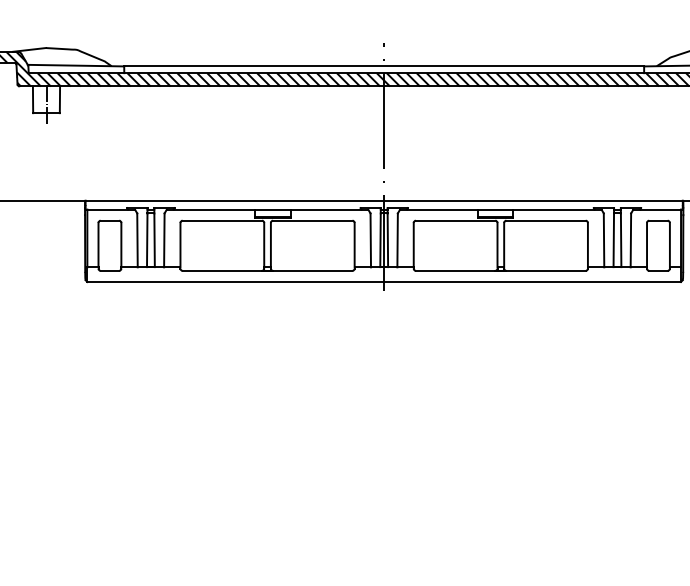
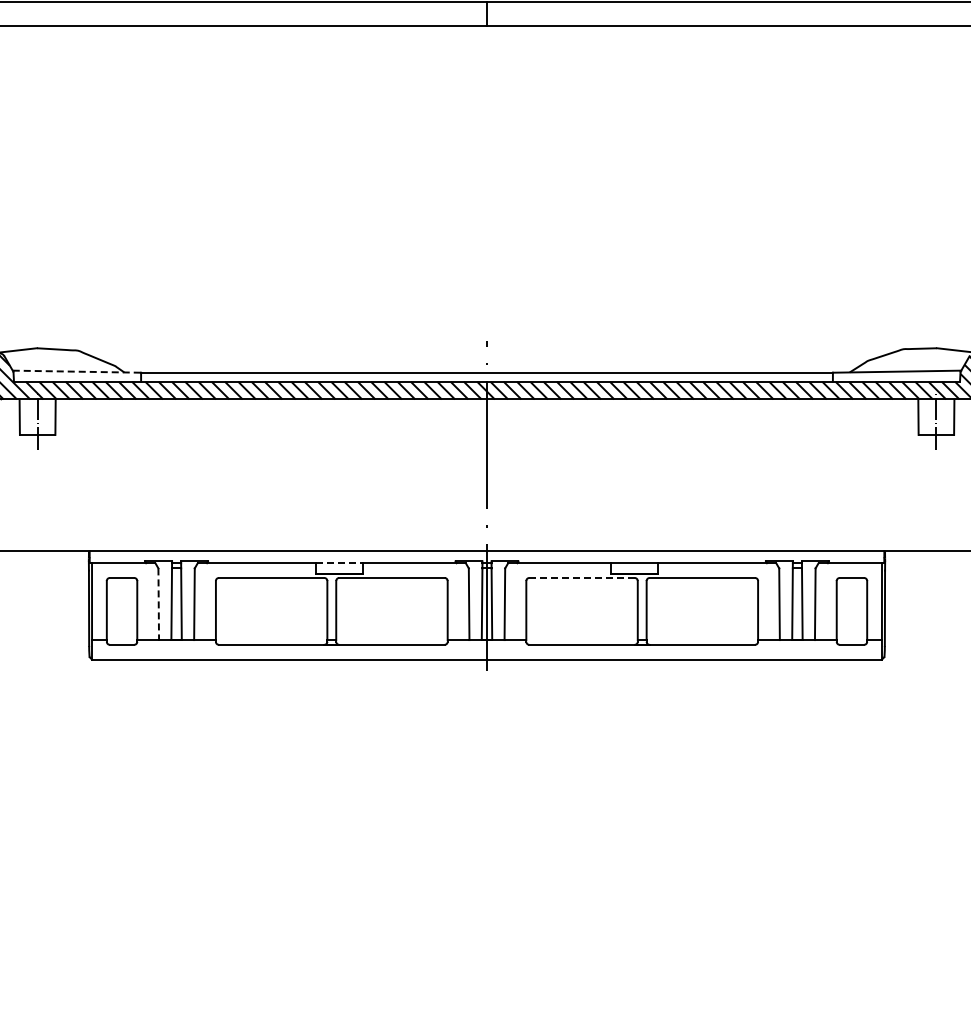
line: (75, 65) -> (76, 371), solid -> dashed
line: (273, 209) -> (339, 563), solid -> dashed
line: (455, 221) -> (582, 578), solid -> dashed
line: (137, 240) -> (158, 604), solid -> dashed

